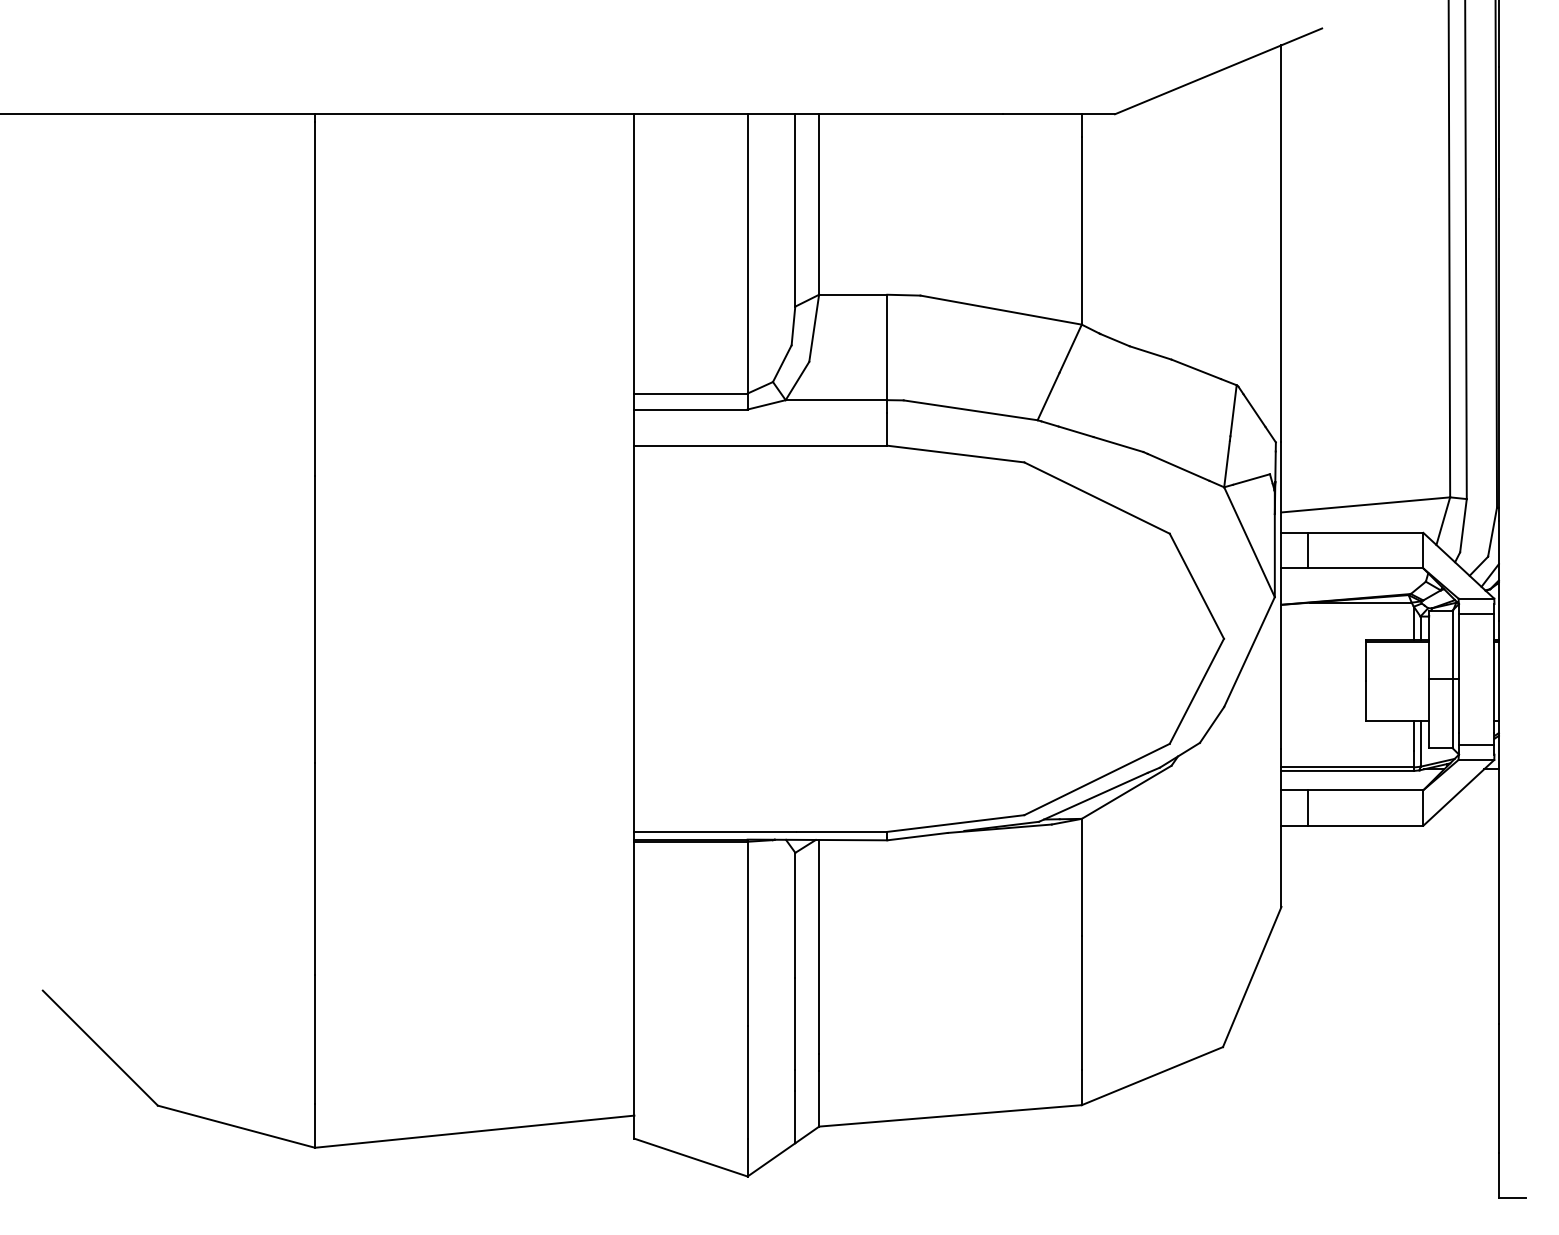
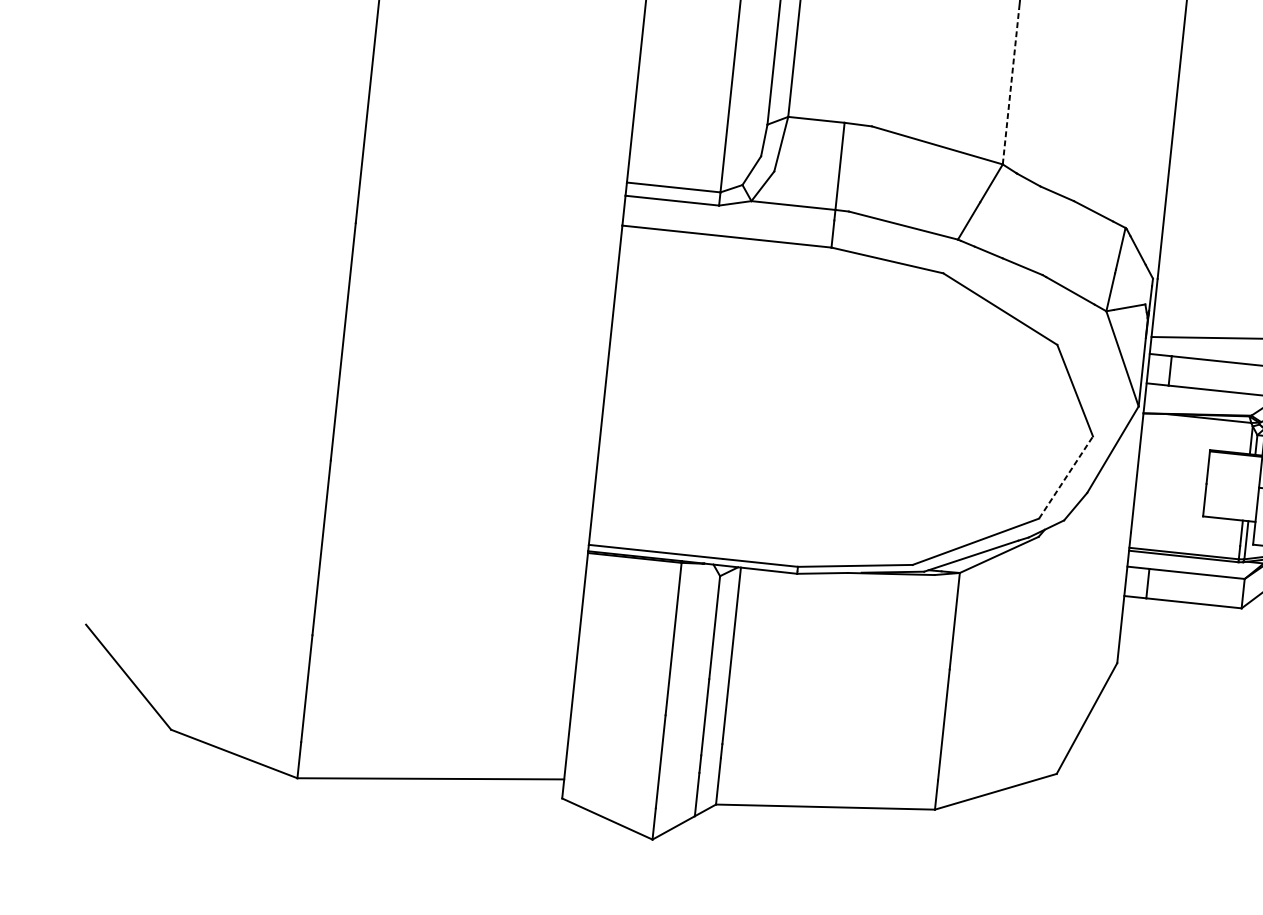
line: (1081, 230) -> (1010, 86), solid -> dashed
line: (1197, 690) -> (1066, 476), solid -> dashed

